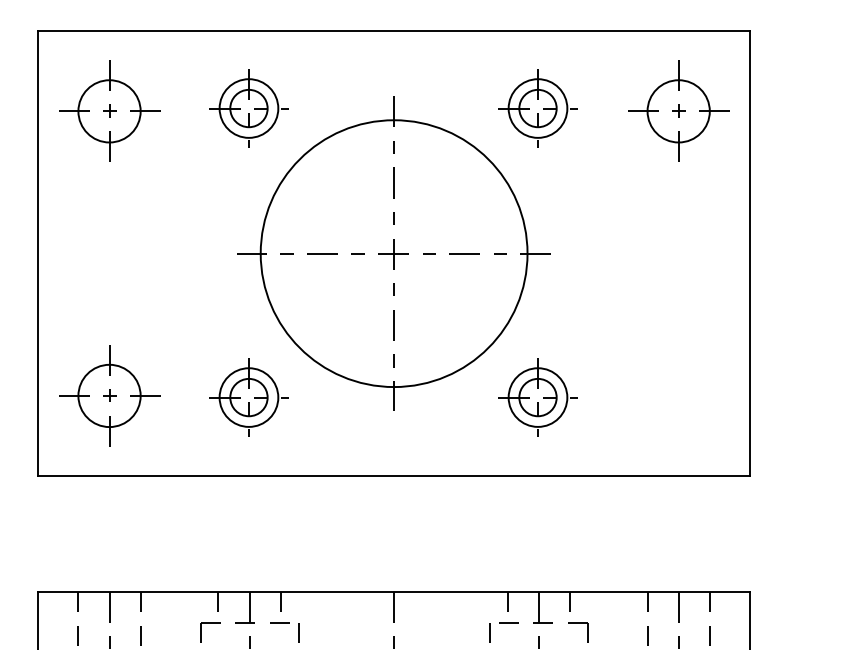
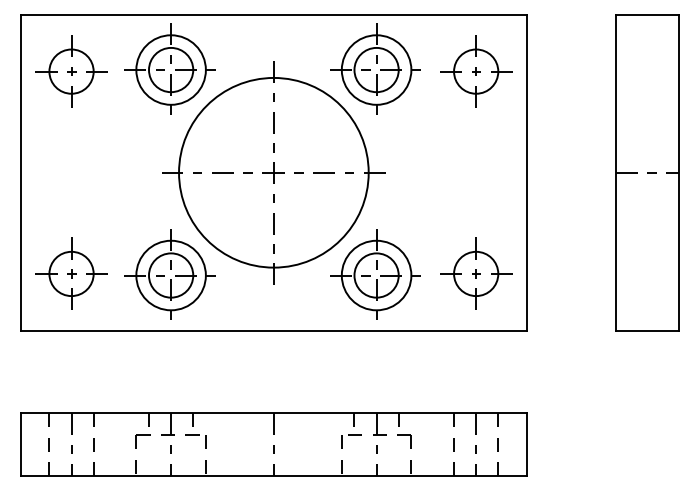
part: (247, 106) -> (169, 68), size x1.67
part: (537, 106) -> (375, 68), size x1.67
part: (679, 395) -> (476, 273), added
part: (247, 396) -> (169, 274), size x1.67
part: (537, 396) -> (375, 274), size x1.67

